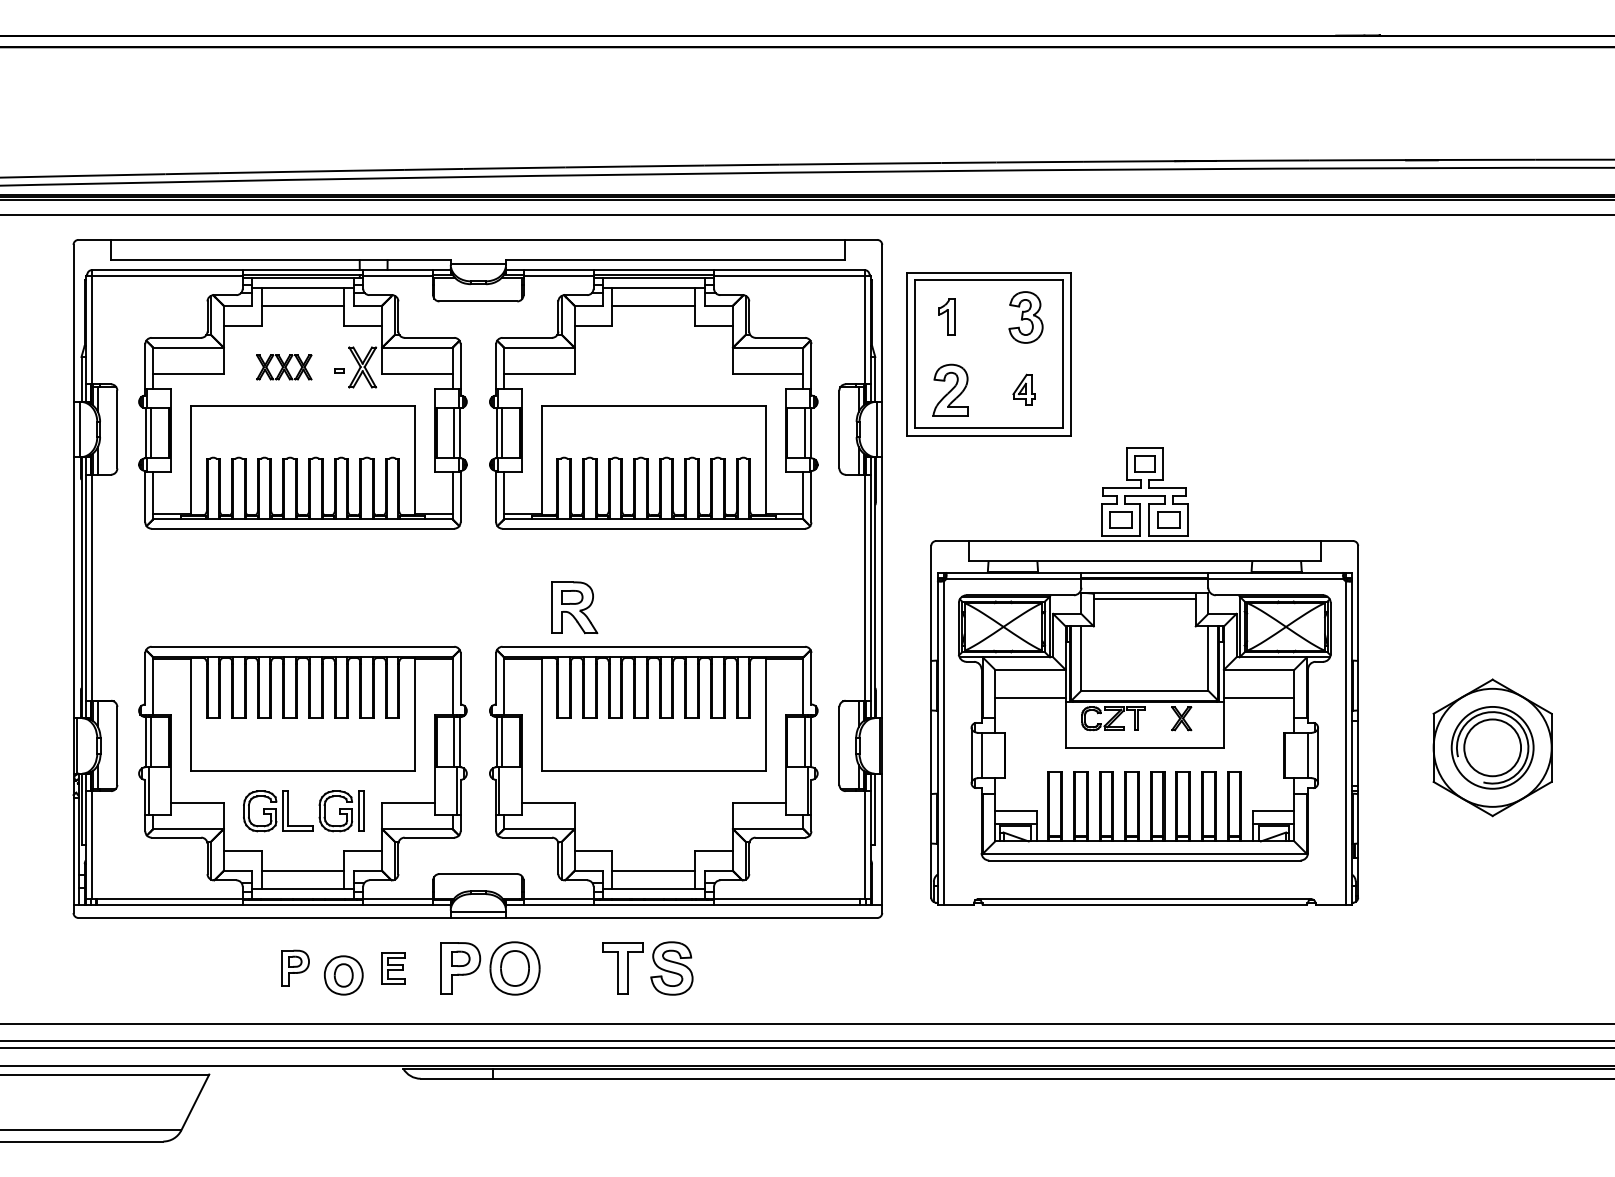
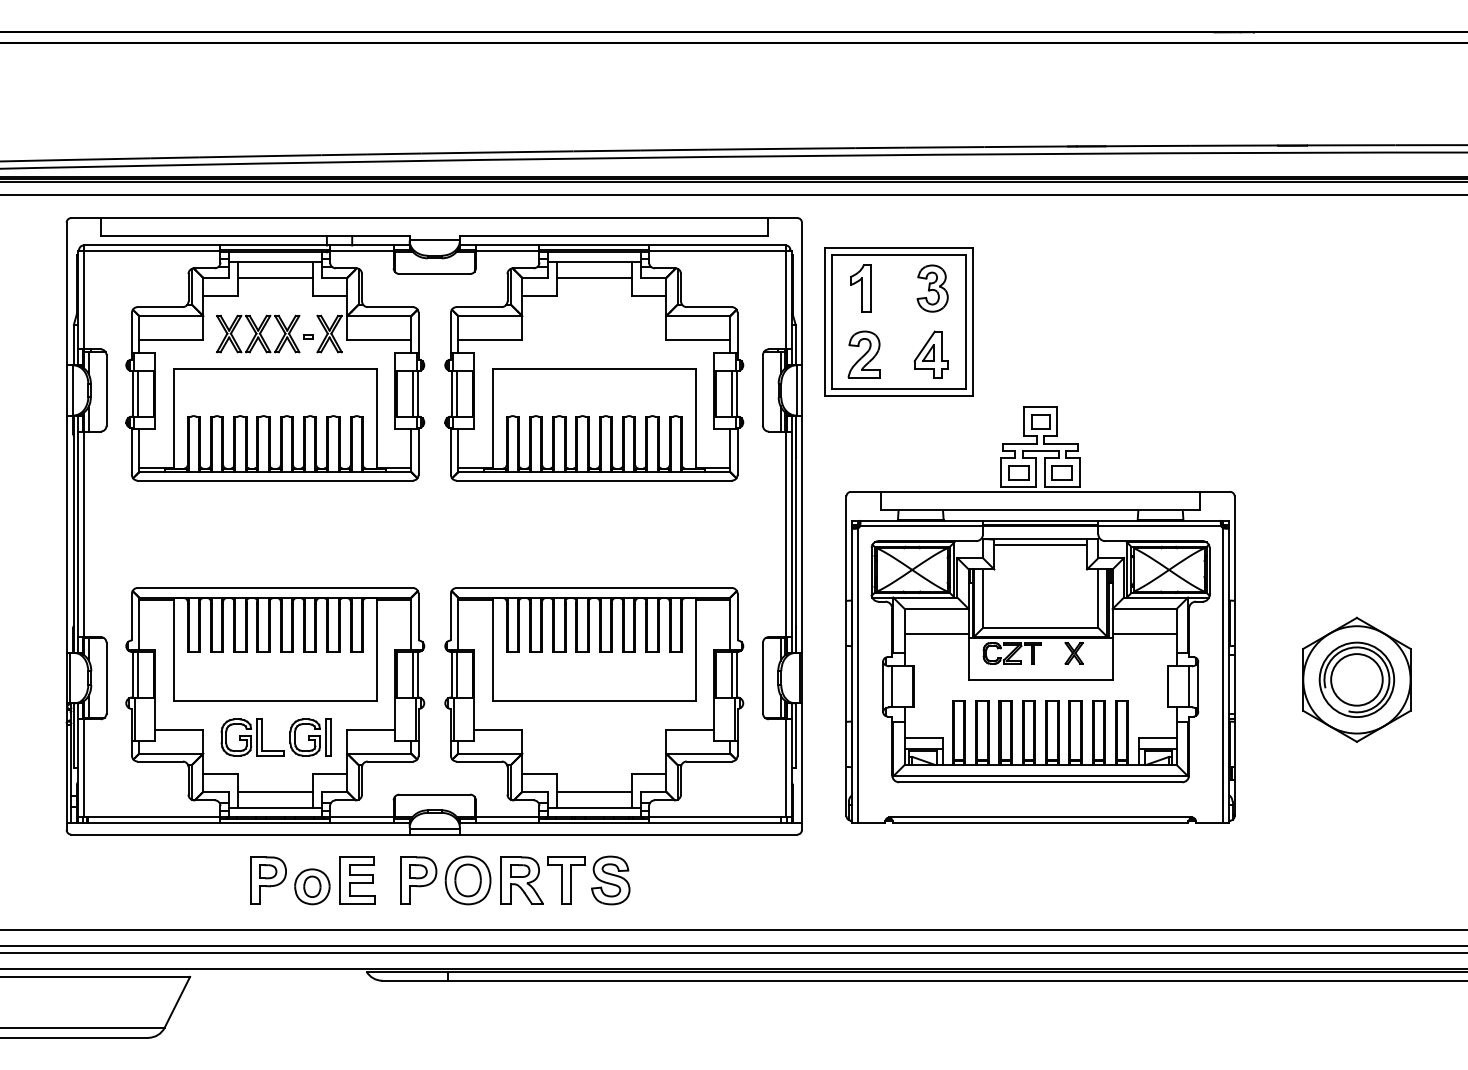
part: (946, 317) -> (860, 288), size x1.43
part: (284, 366) -> (258, 333), size x1.67
part: (1023, 389) -> (930, 354), size x1.67
part: (573, 607) -> (521, 880), moved
part: (295, 968) -> (268, 880), size x1.43
part: (393, 968) -> (357, 880), size x1.67

